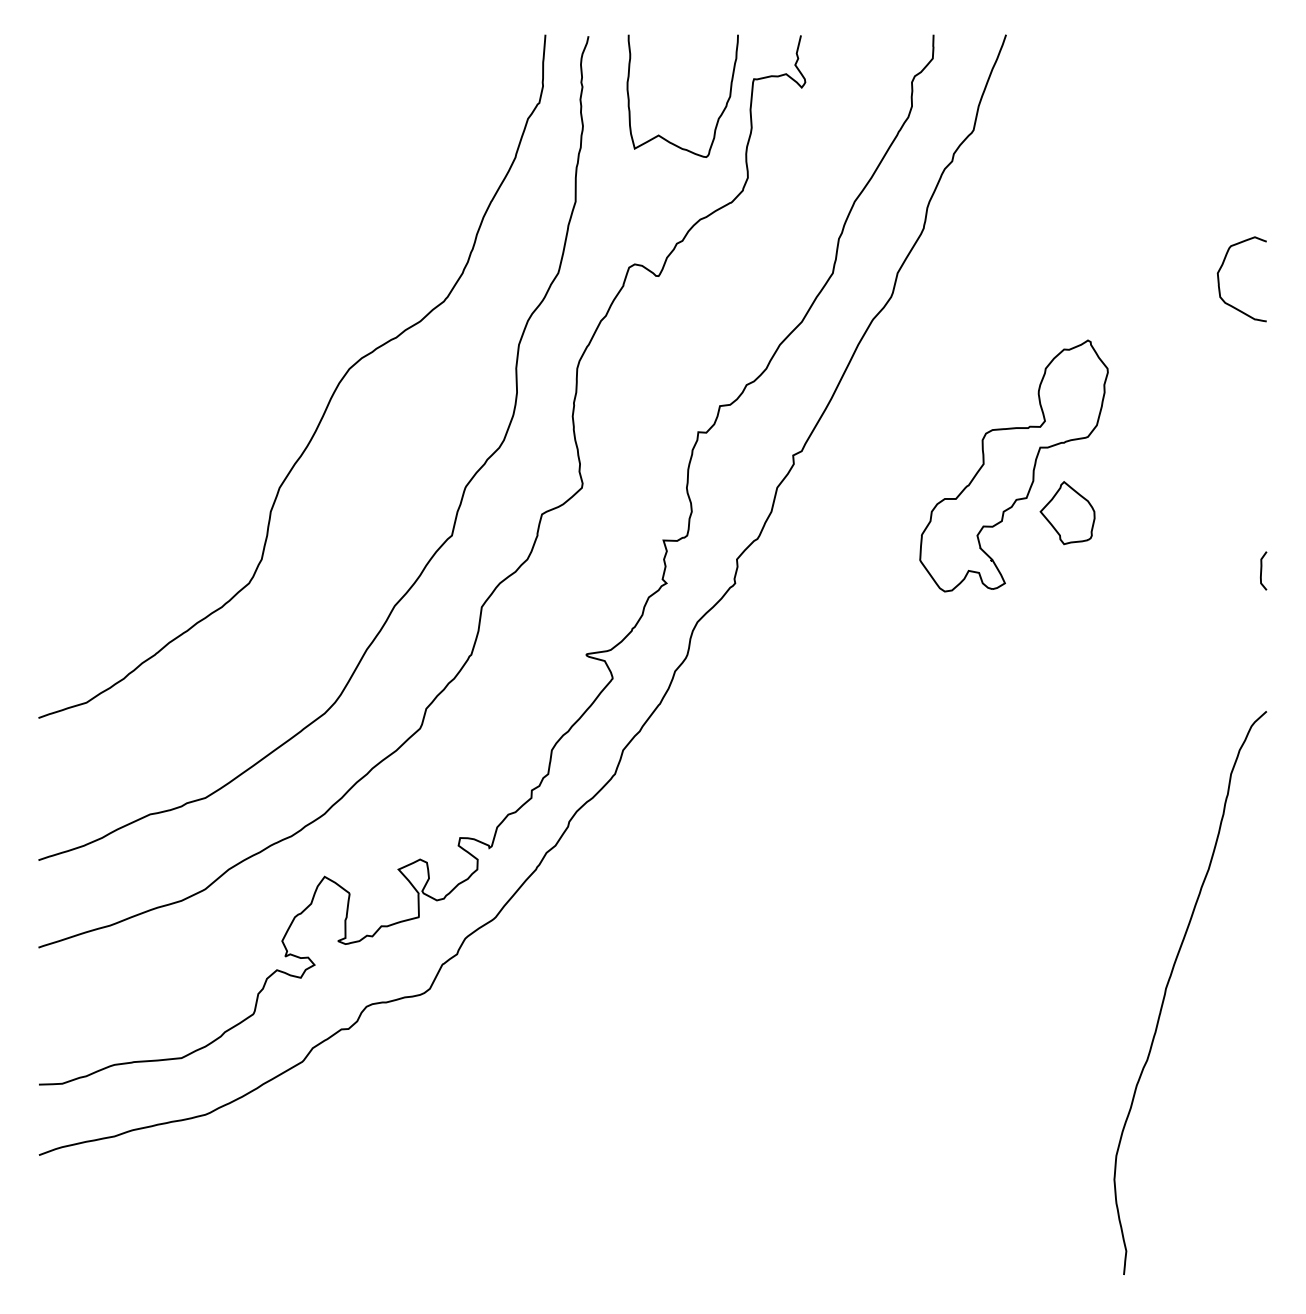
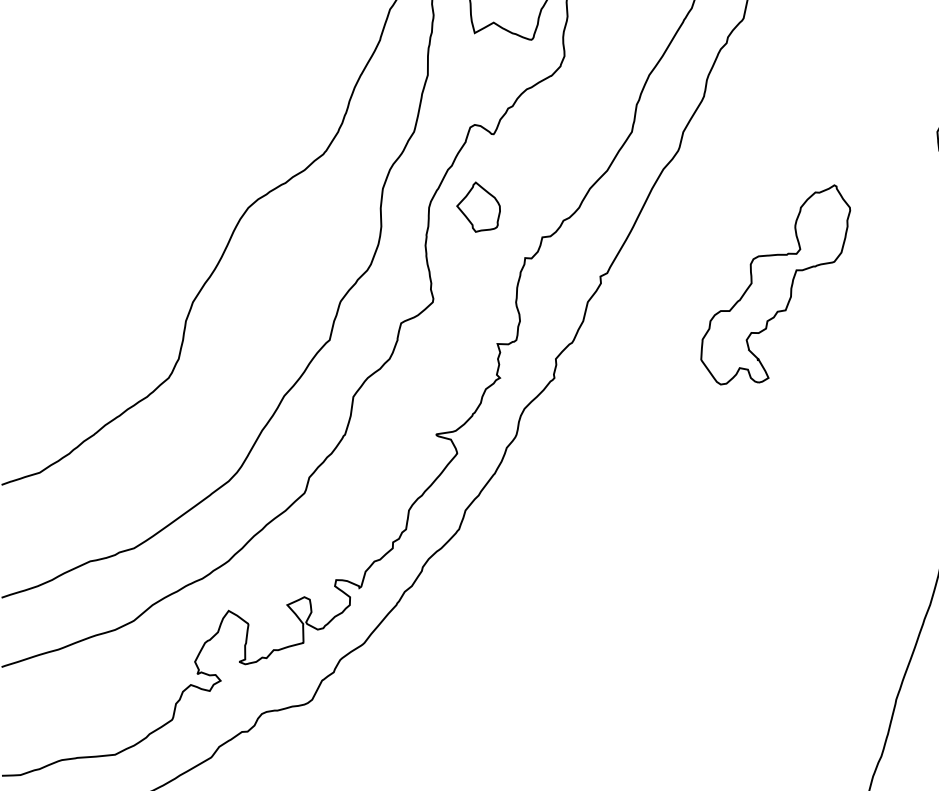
part: (1067, 513) -> (478, 207), moved

